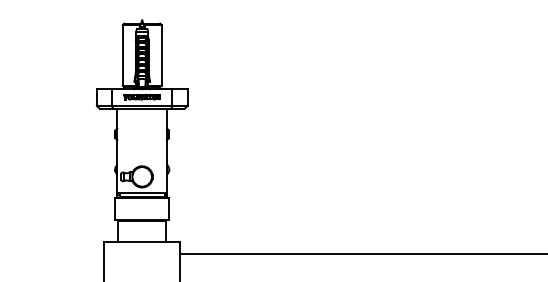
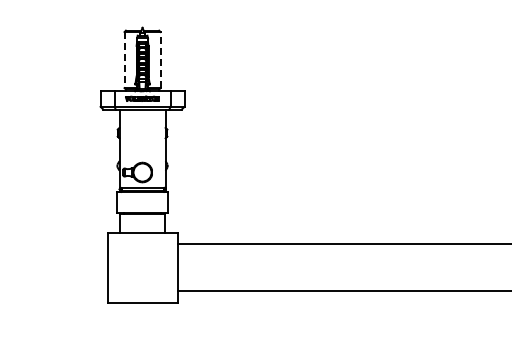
line: (161, 54) -> (160, 59), solid -> dashed
line: (122, 55) -> (124, 60), solid -> dashed

